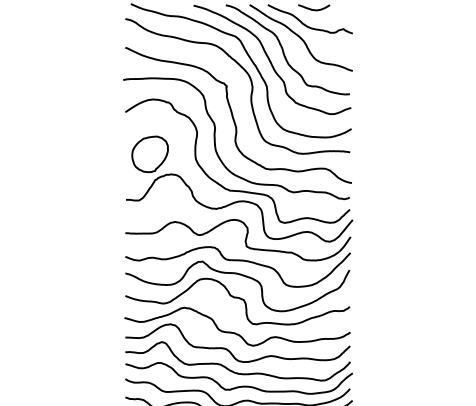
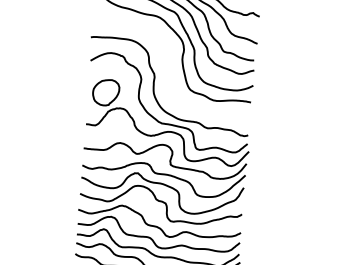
curve: (233, 115) -> (168, 69), removed

